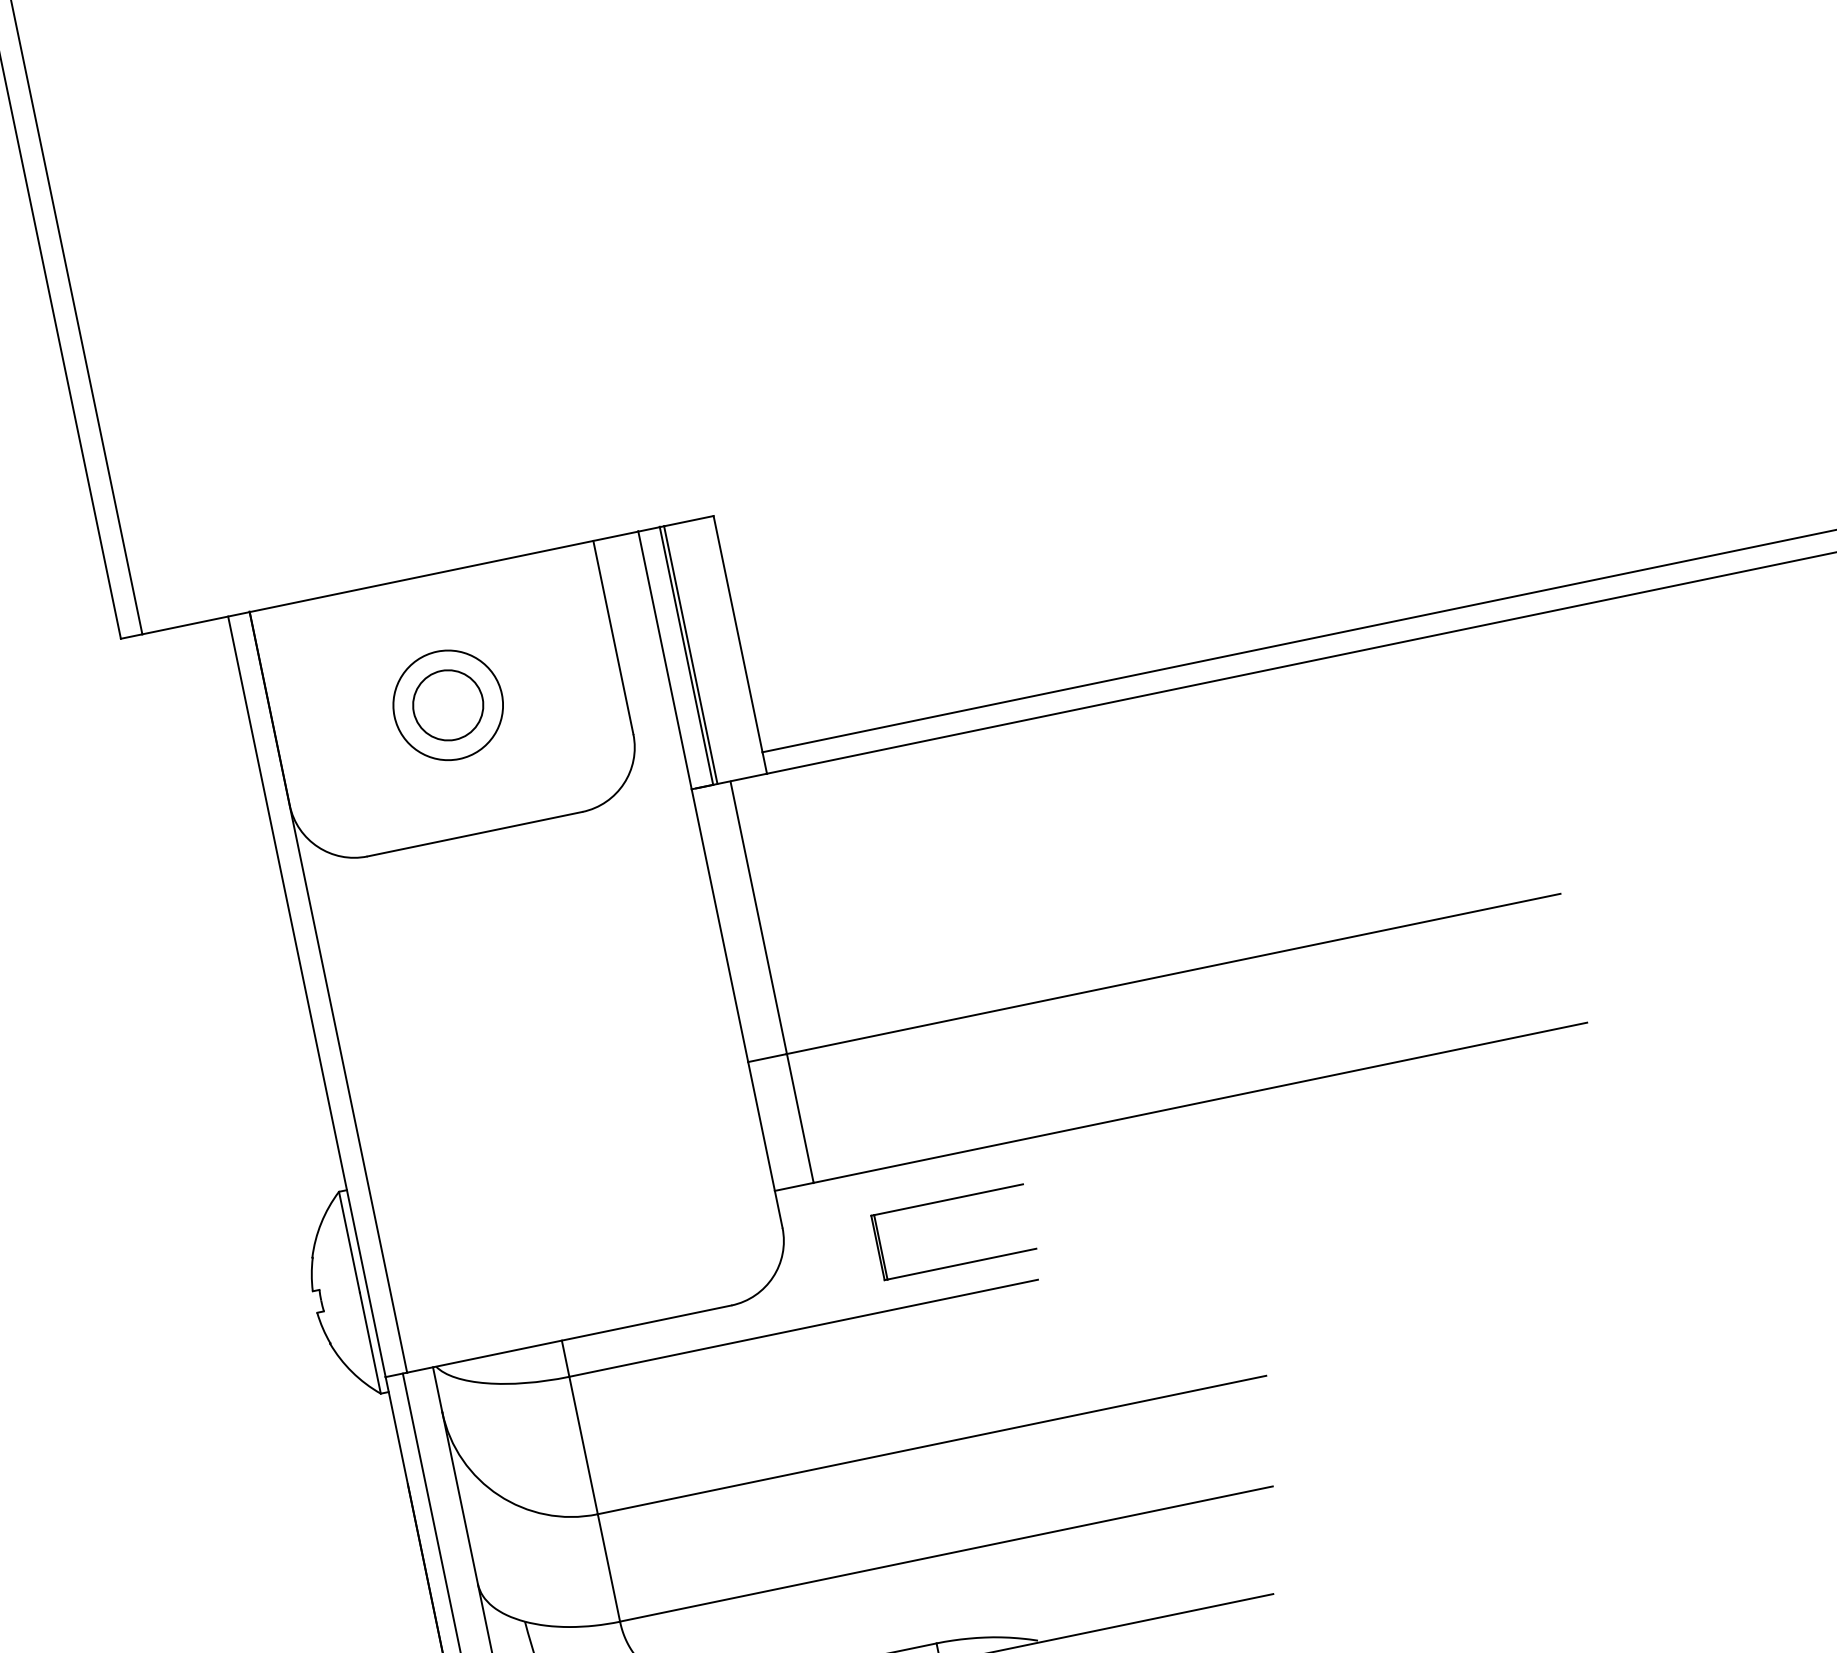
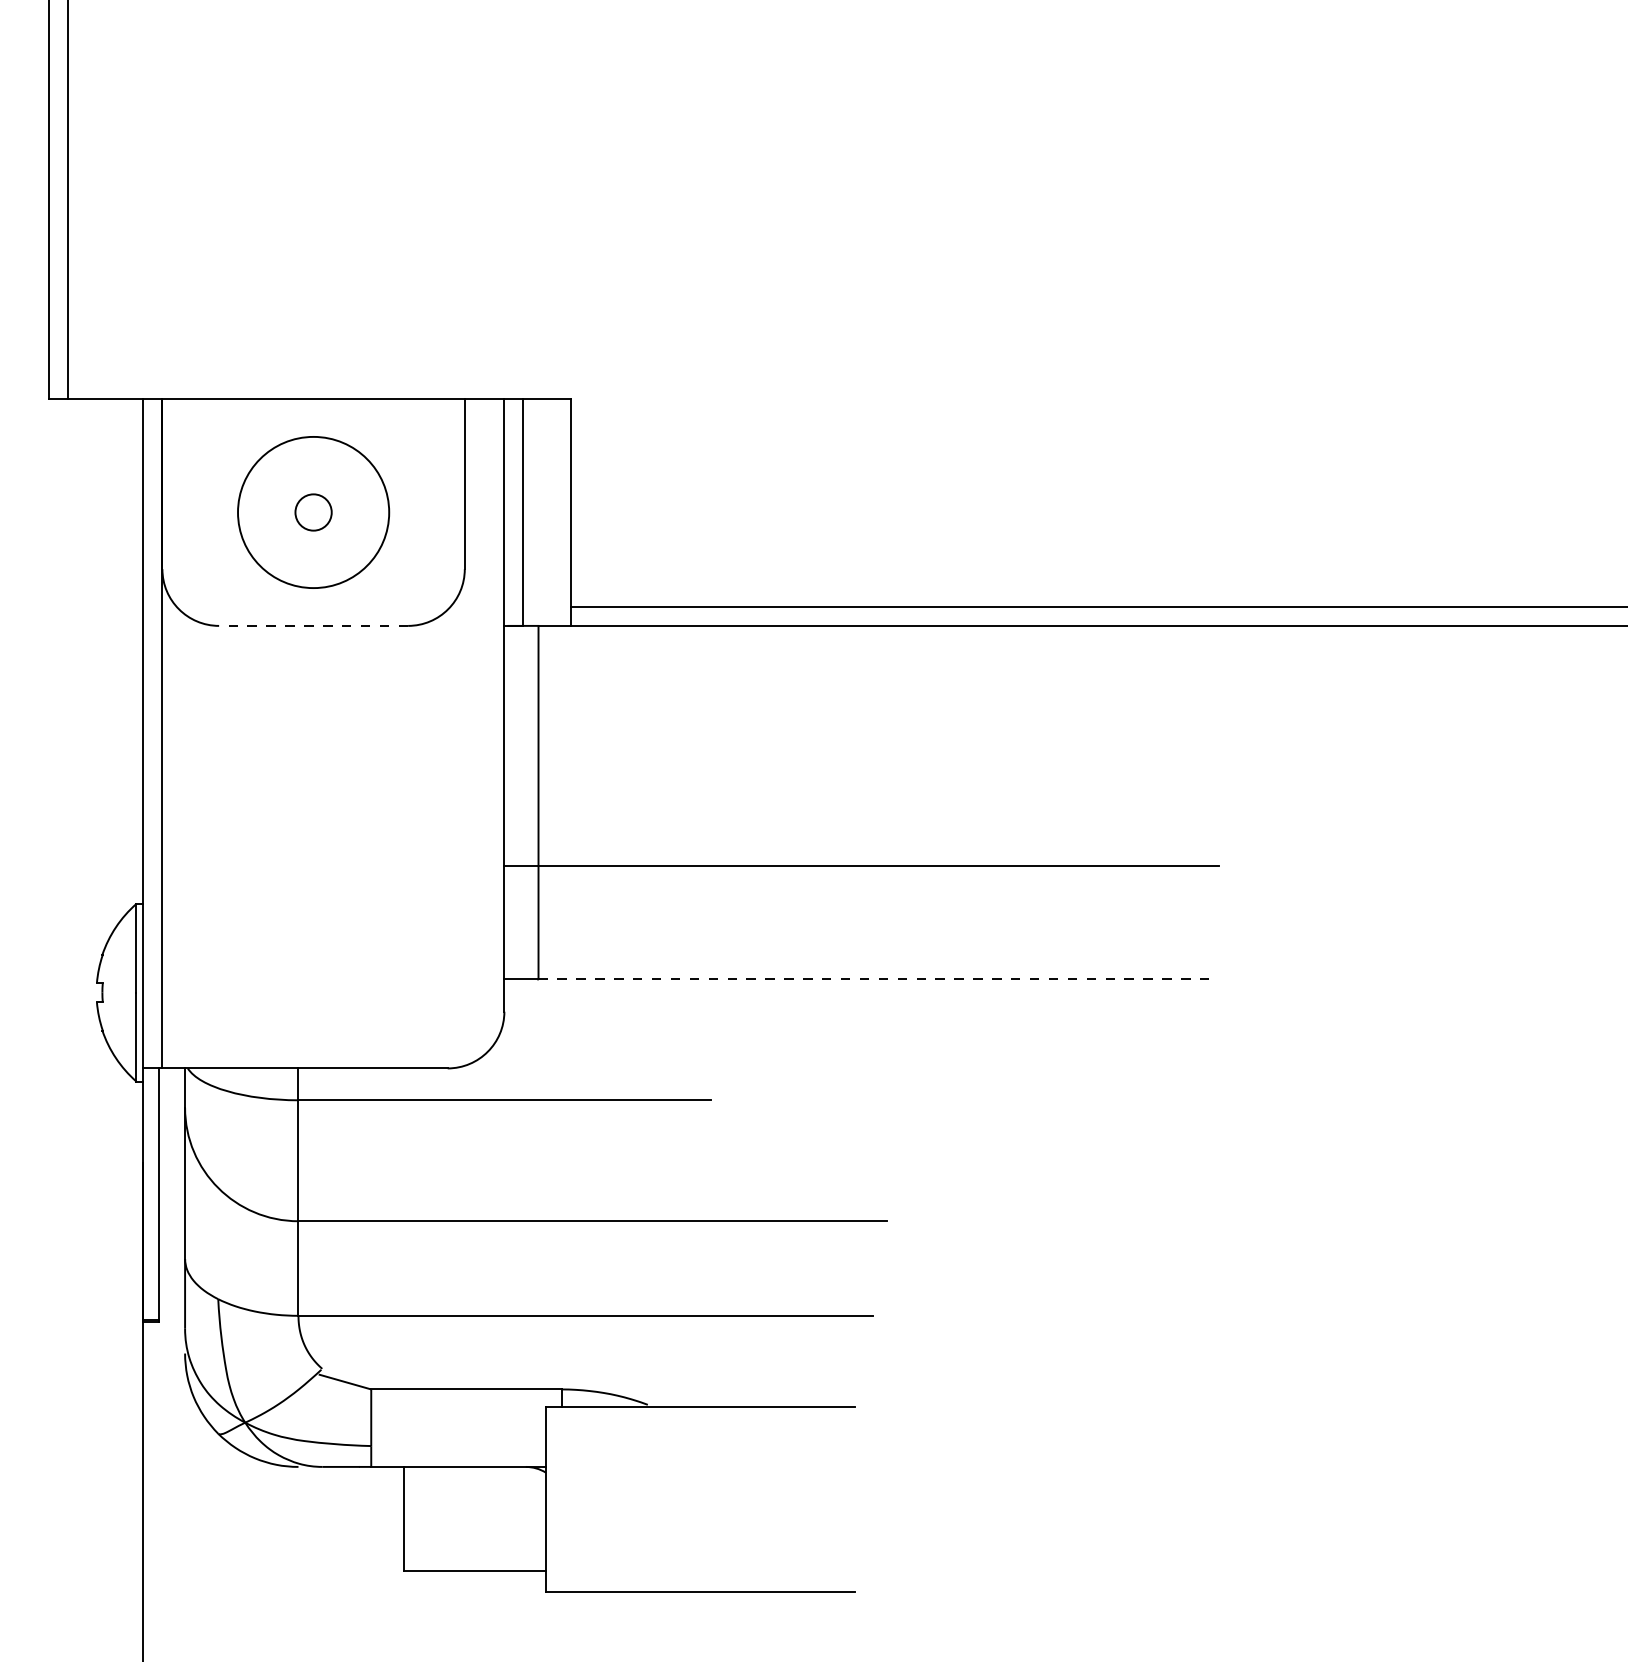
line: (691, 653) -> (527, 511), removed
circle: (448, 705) -> (313, 512), size x0.6
circle: (448, 705) -> (313, 512), size x1.6
line: (474, 833) -> (313, 625), solid -> dashed
line: (1201, 1102) -> (879, 979), solid -> dashed
part: (946, 1200) -> (647, 1017), removed

